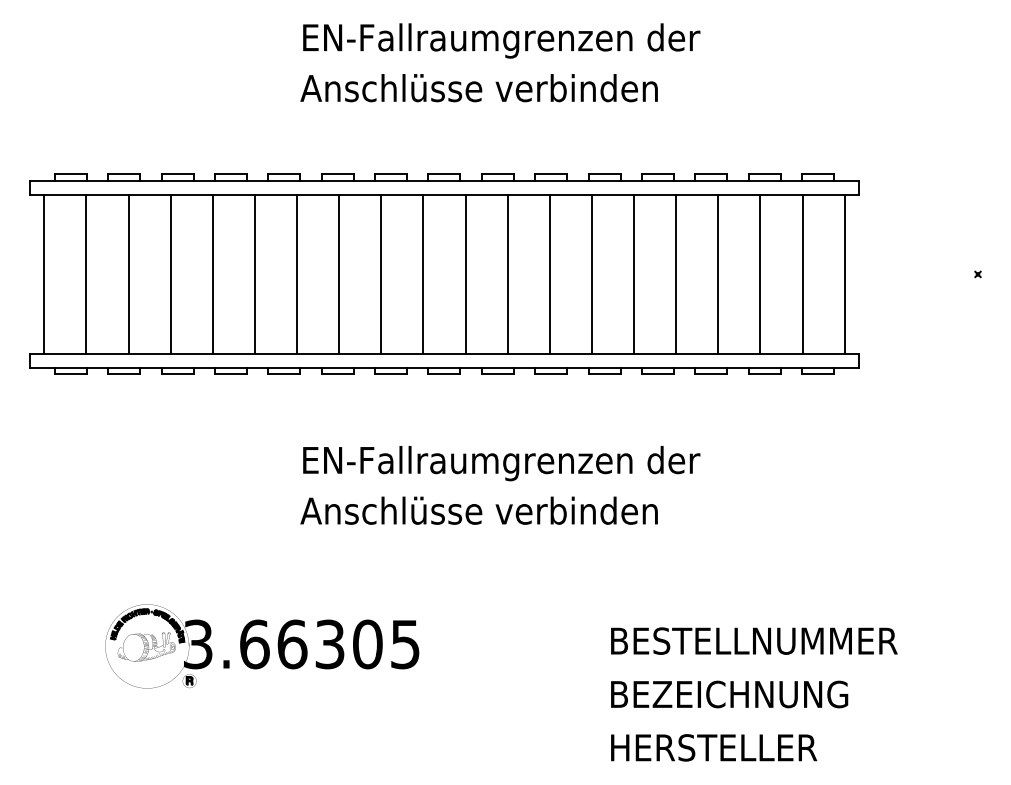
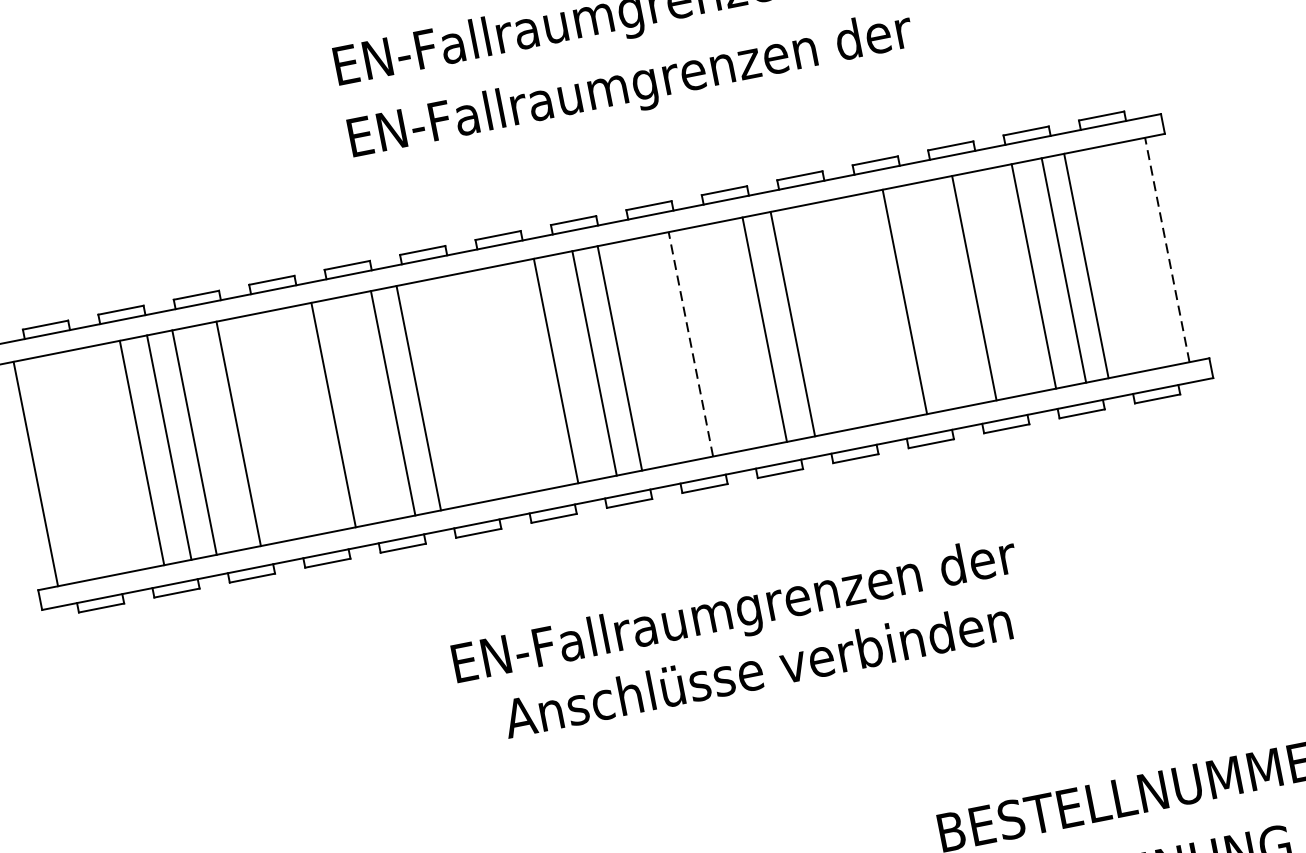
text: (500, 91) -> (629, 87), Anschlüsse verbinden -> EN-Fallraumgrenzen der
line: (507, 273) -> (690, 343), solid -> dashed
line: (844, 273) -> (1166, 248), solid -> dashed
line: (86, 274) -> (142, 453), moved
line: (128, 274) -> (194, 442), moved
line: (170, 274) -> (169, 447), moved
line: (212, 274) -> (238, 434), moved
line: (339, 274) -> (419, 398), moved
line: (381, 274) -> (556, 371), moved
line: (423, 274) -> (620, 358), moved
line: (465, 274) -> (594, 363), moved
line: (549, 274) -> (792, 324), moved
line: (591, 274) -> (764, 329), moved
line: (634, 274) -> (905, 301), moved
line: (676, 274) -> (974, 288), moved
line: (718, 274) -> (1034, 276), moved
line: (760, 274) -> (1086, 266), moved
line: (802, 274) -> (1063, 270), moved
text: (478, 510) -> (756, 669), moved

